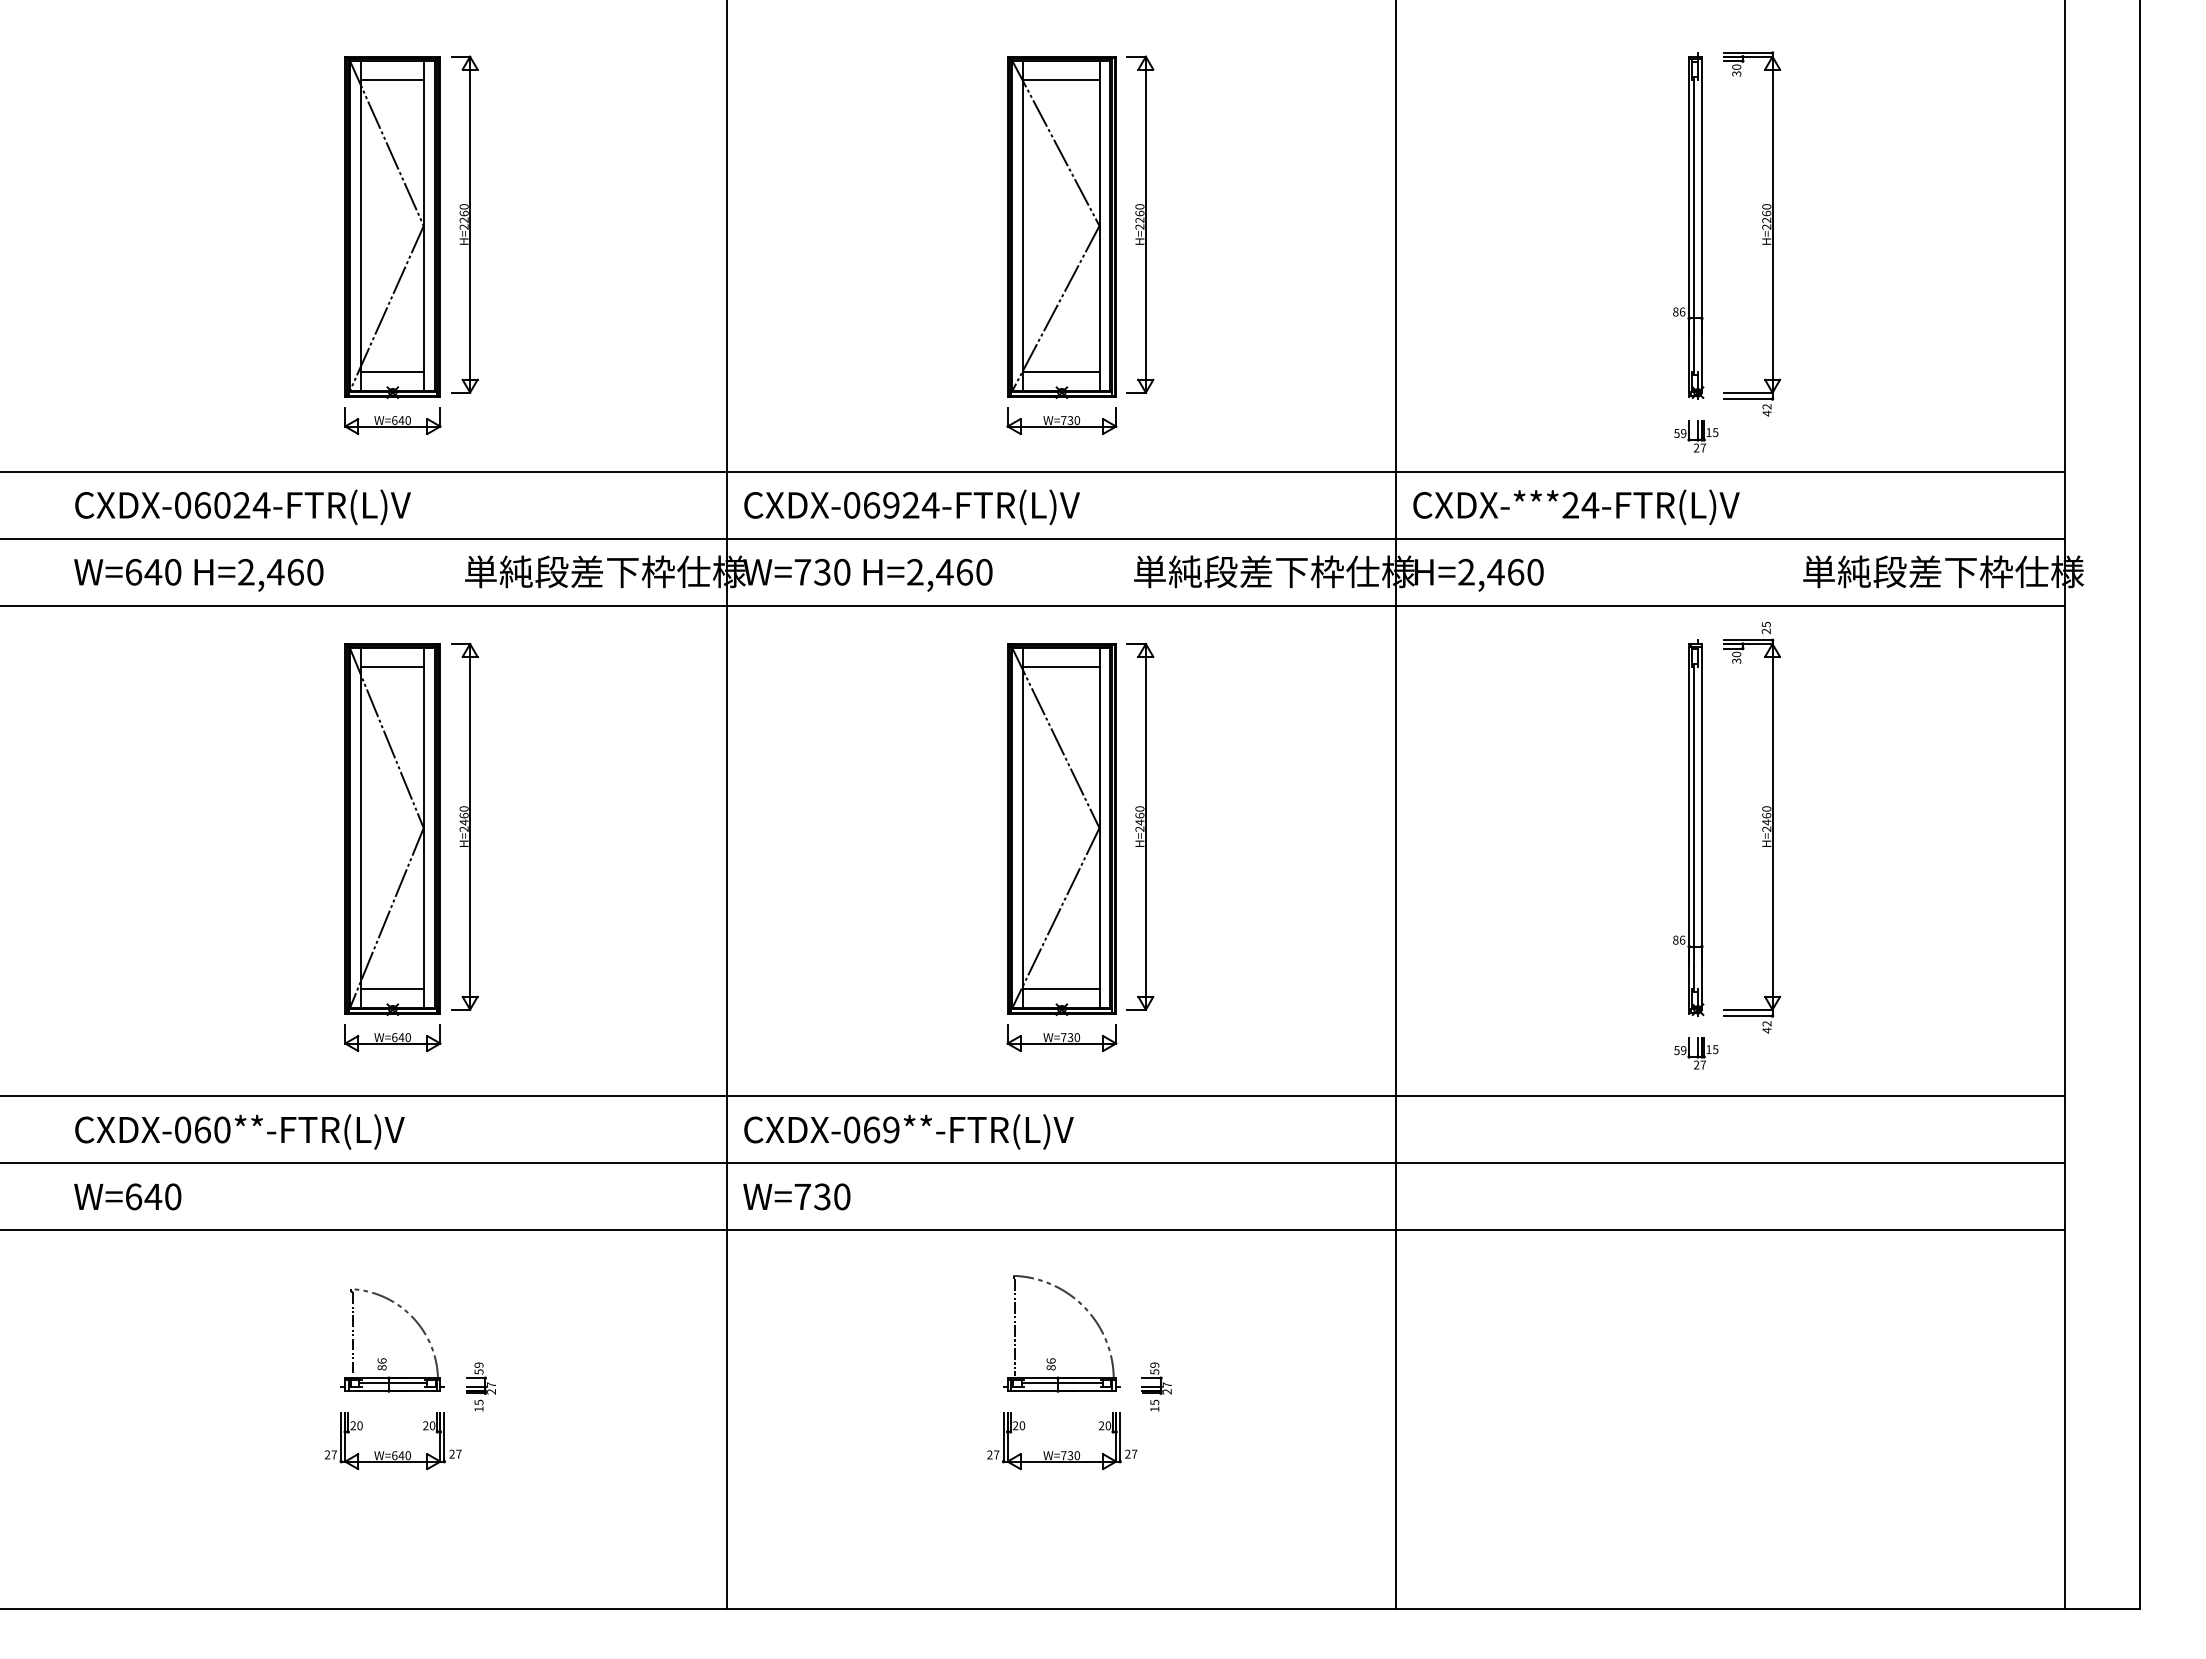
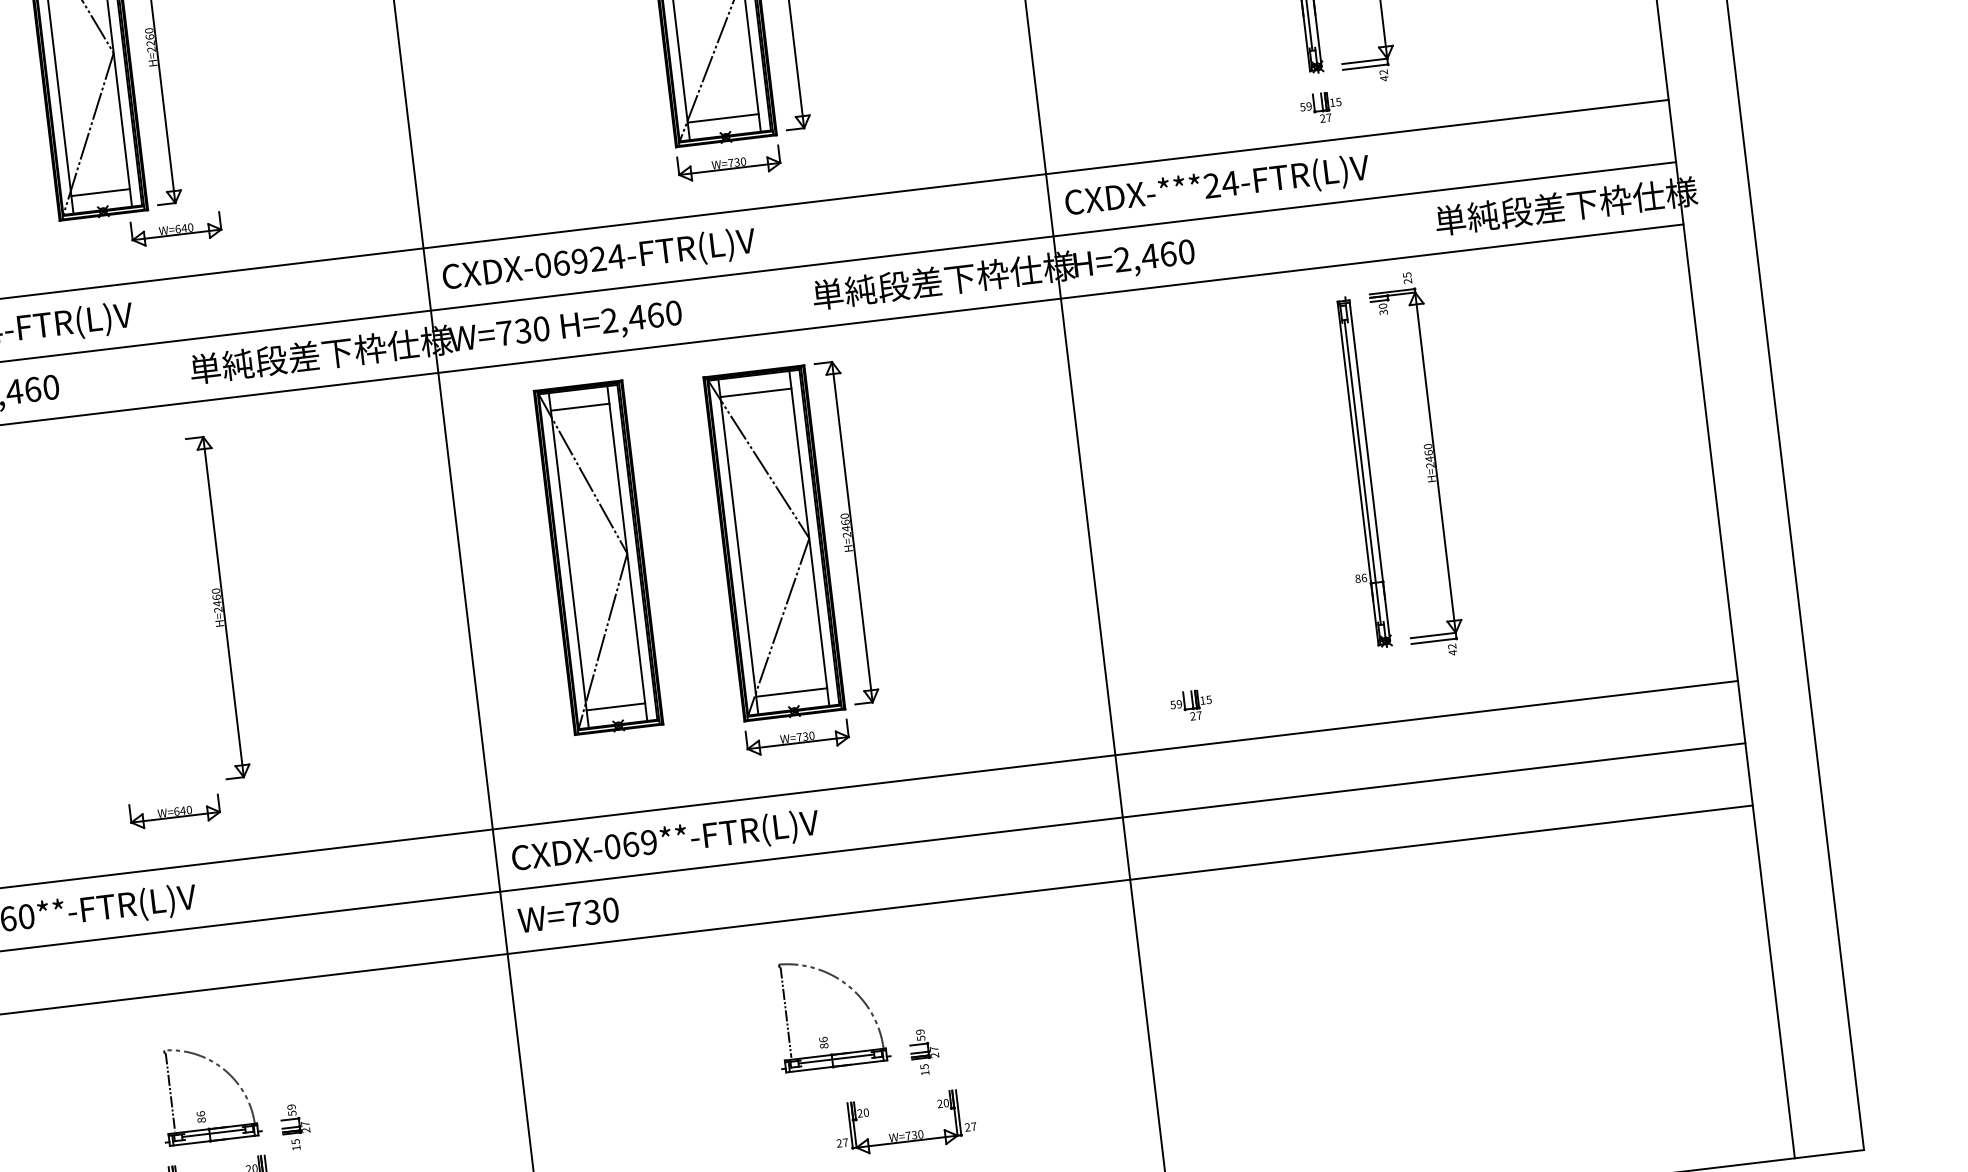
part: (392, 420) -> (176, 229), moved
part: (392, 829) -> (598, 558), moved
part: (1696, 1053) -> (1191, 705), moved
part: (1062, 1451) -> (906, 1132), moved

